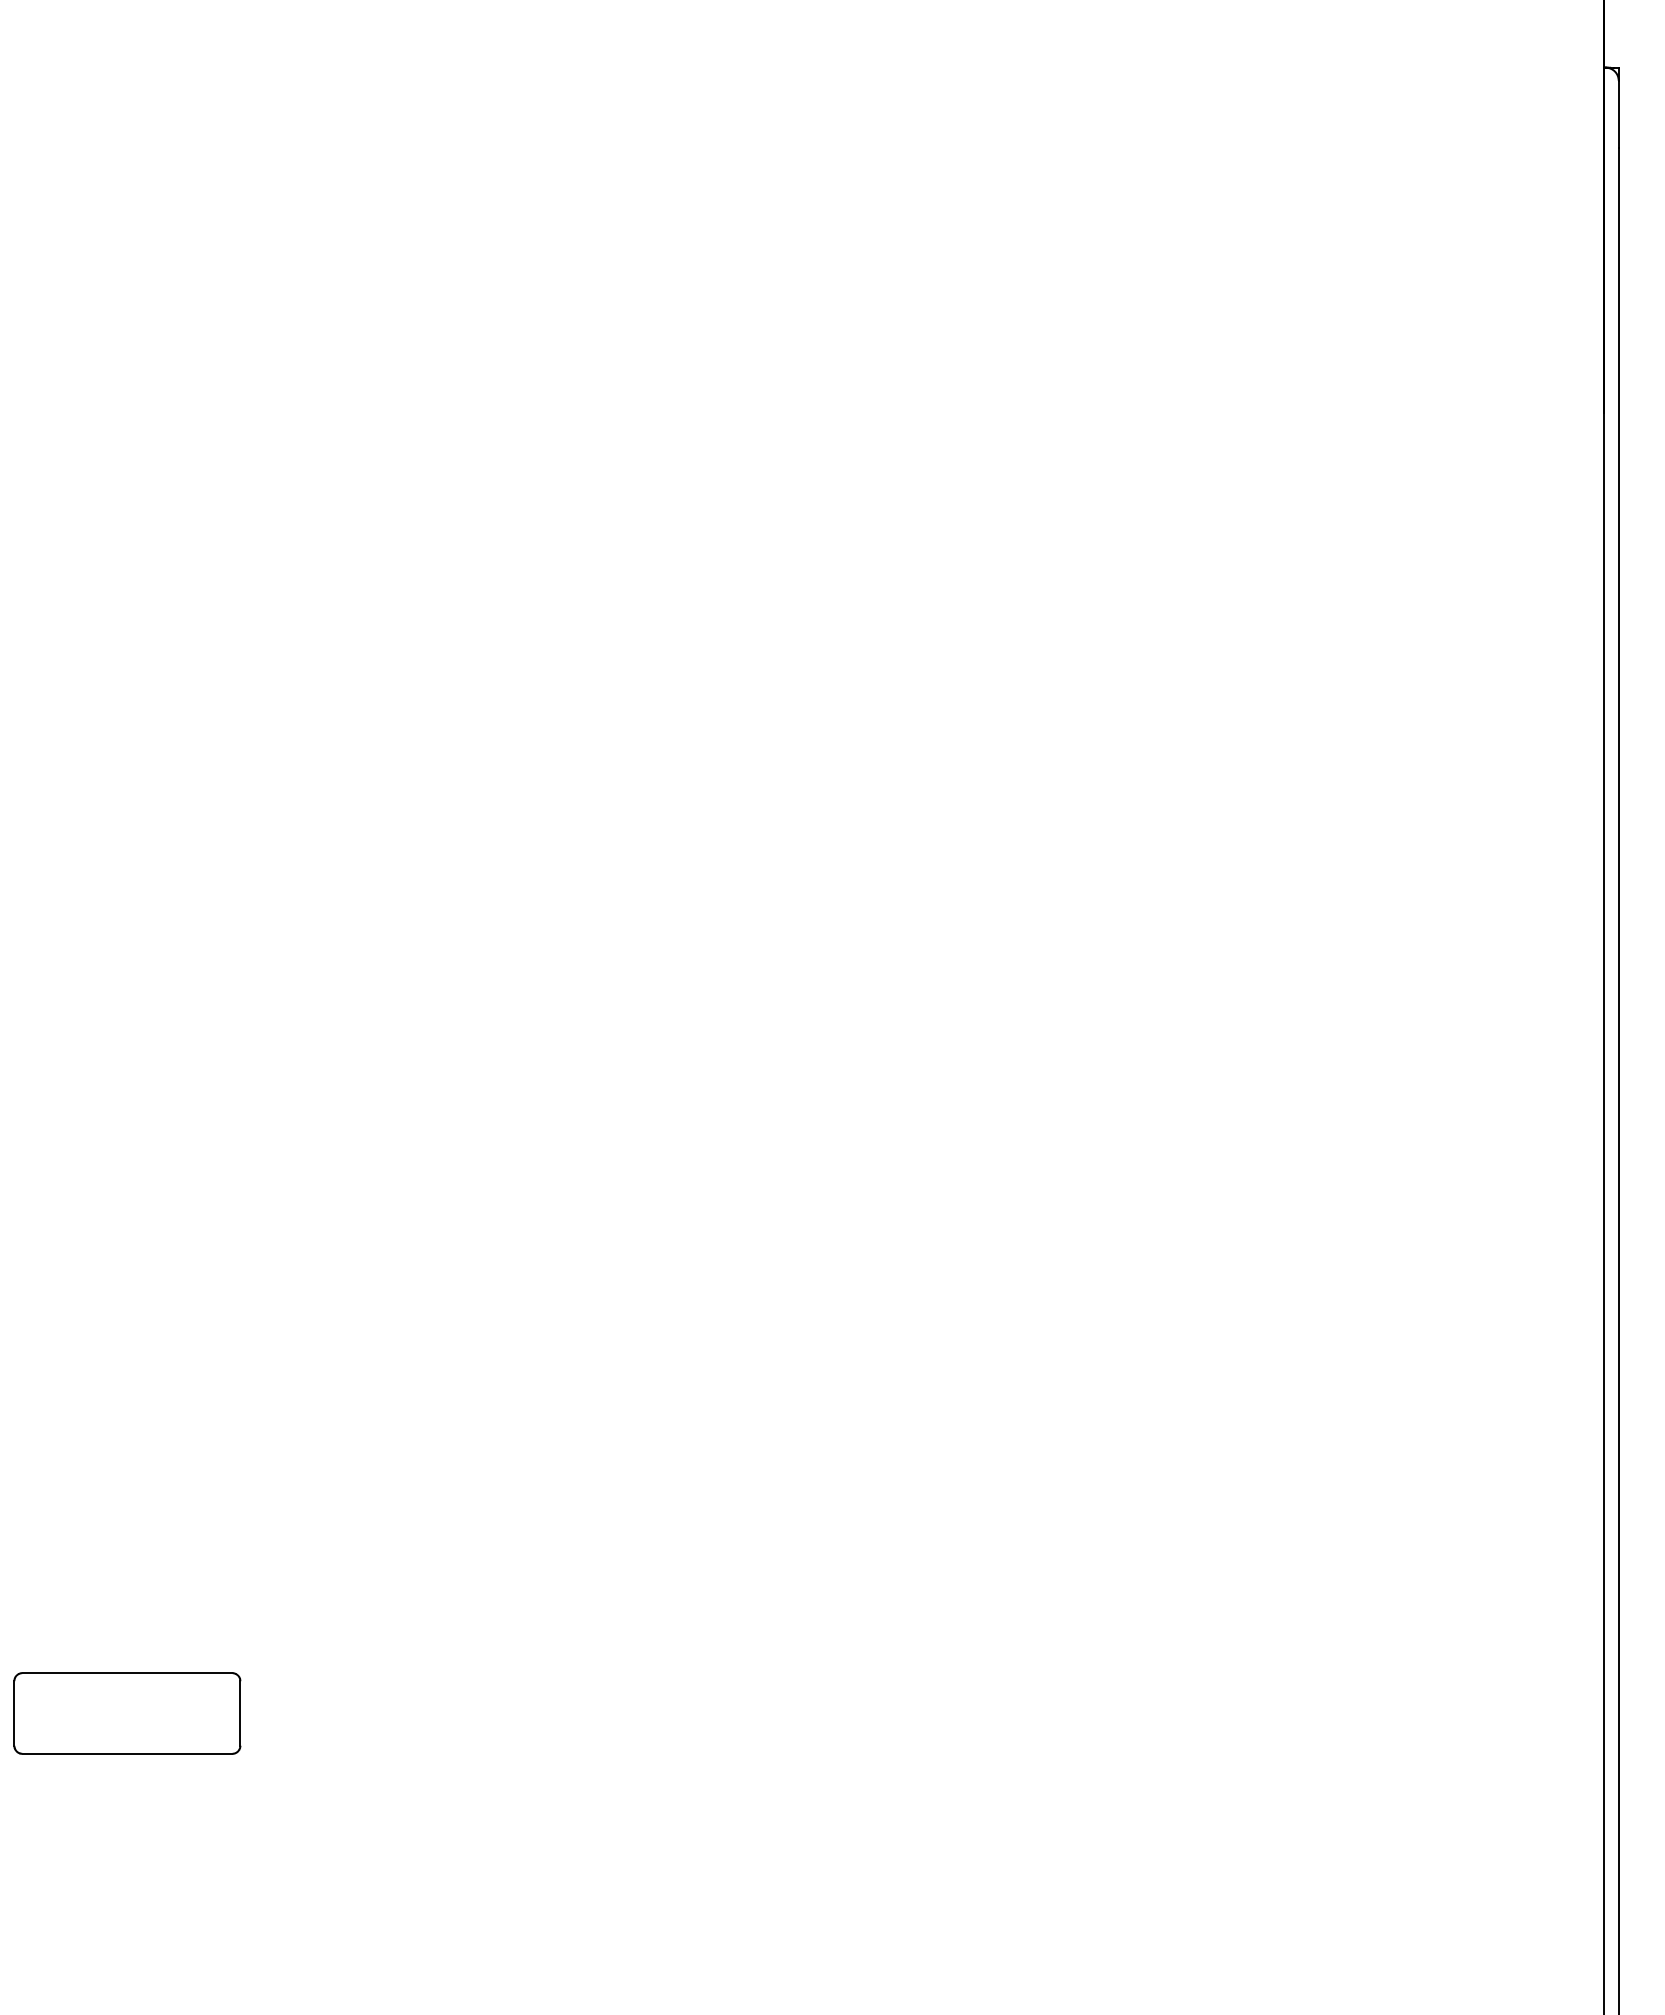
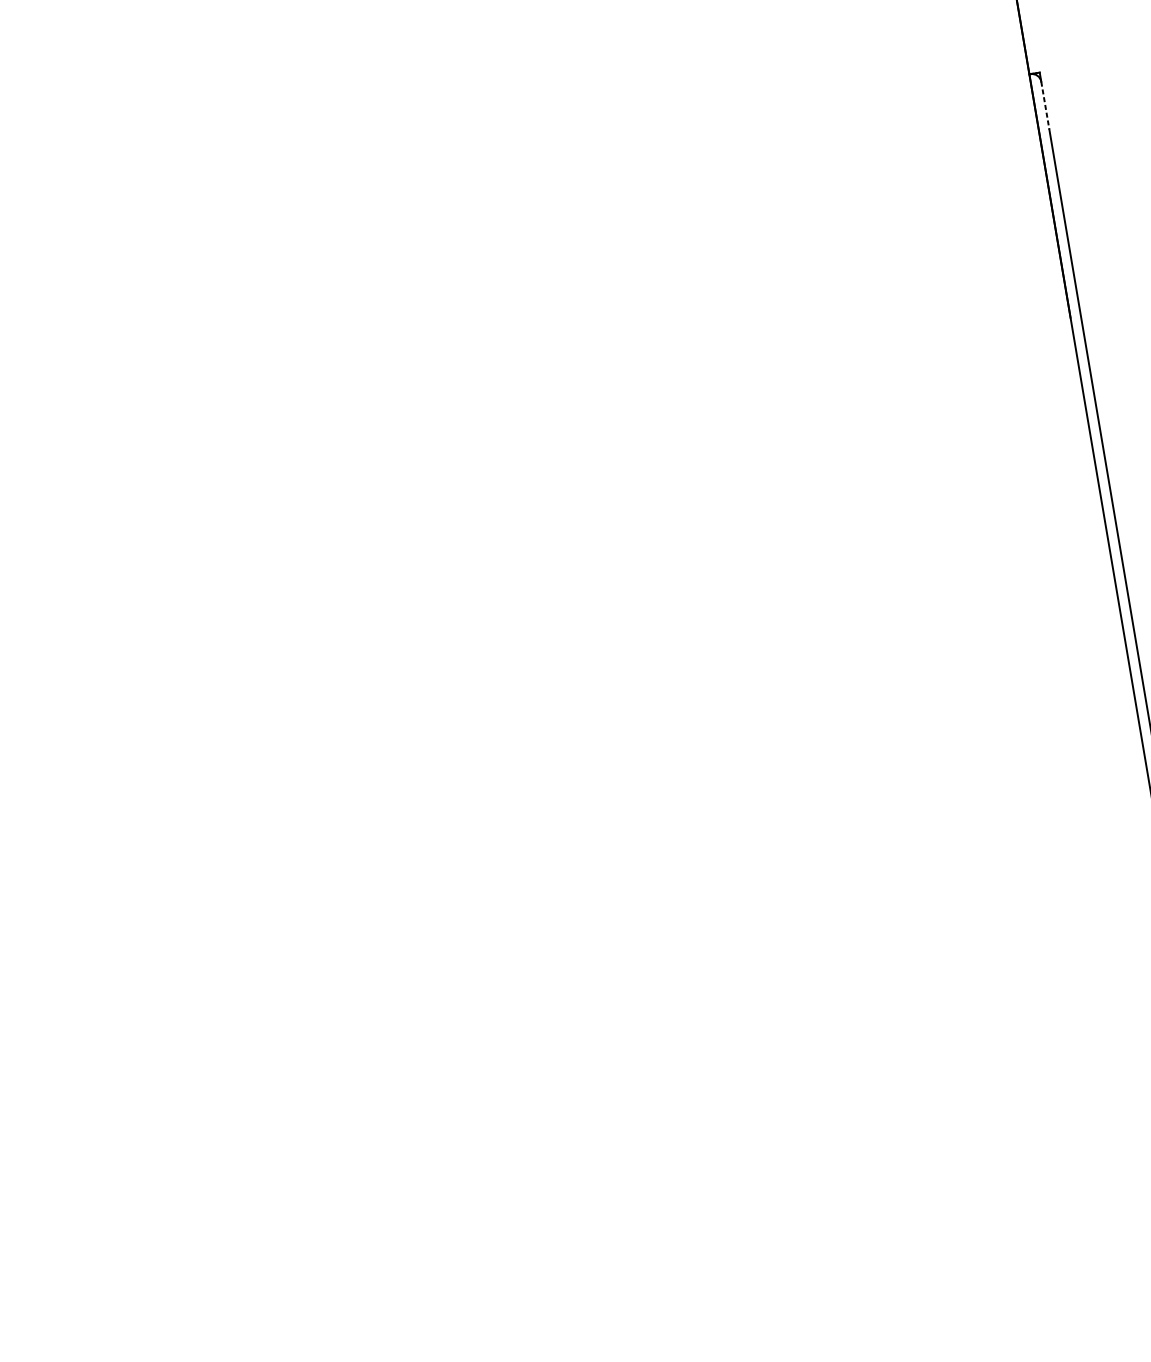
line: (1618, 114) -> (1045, 105), solid -> dashed

